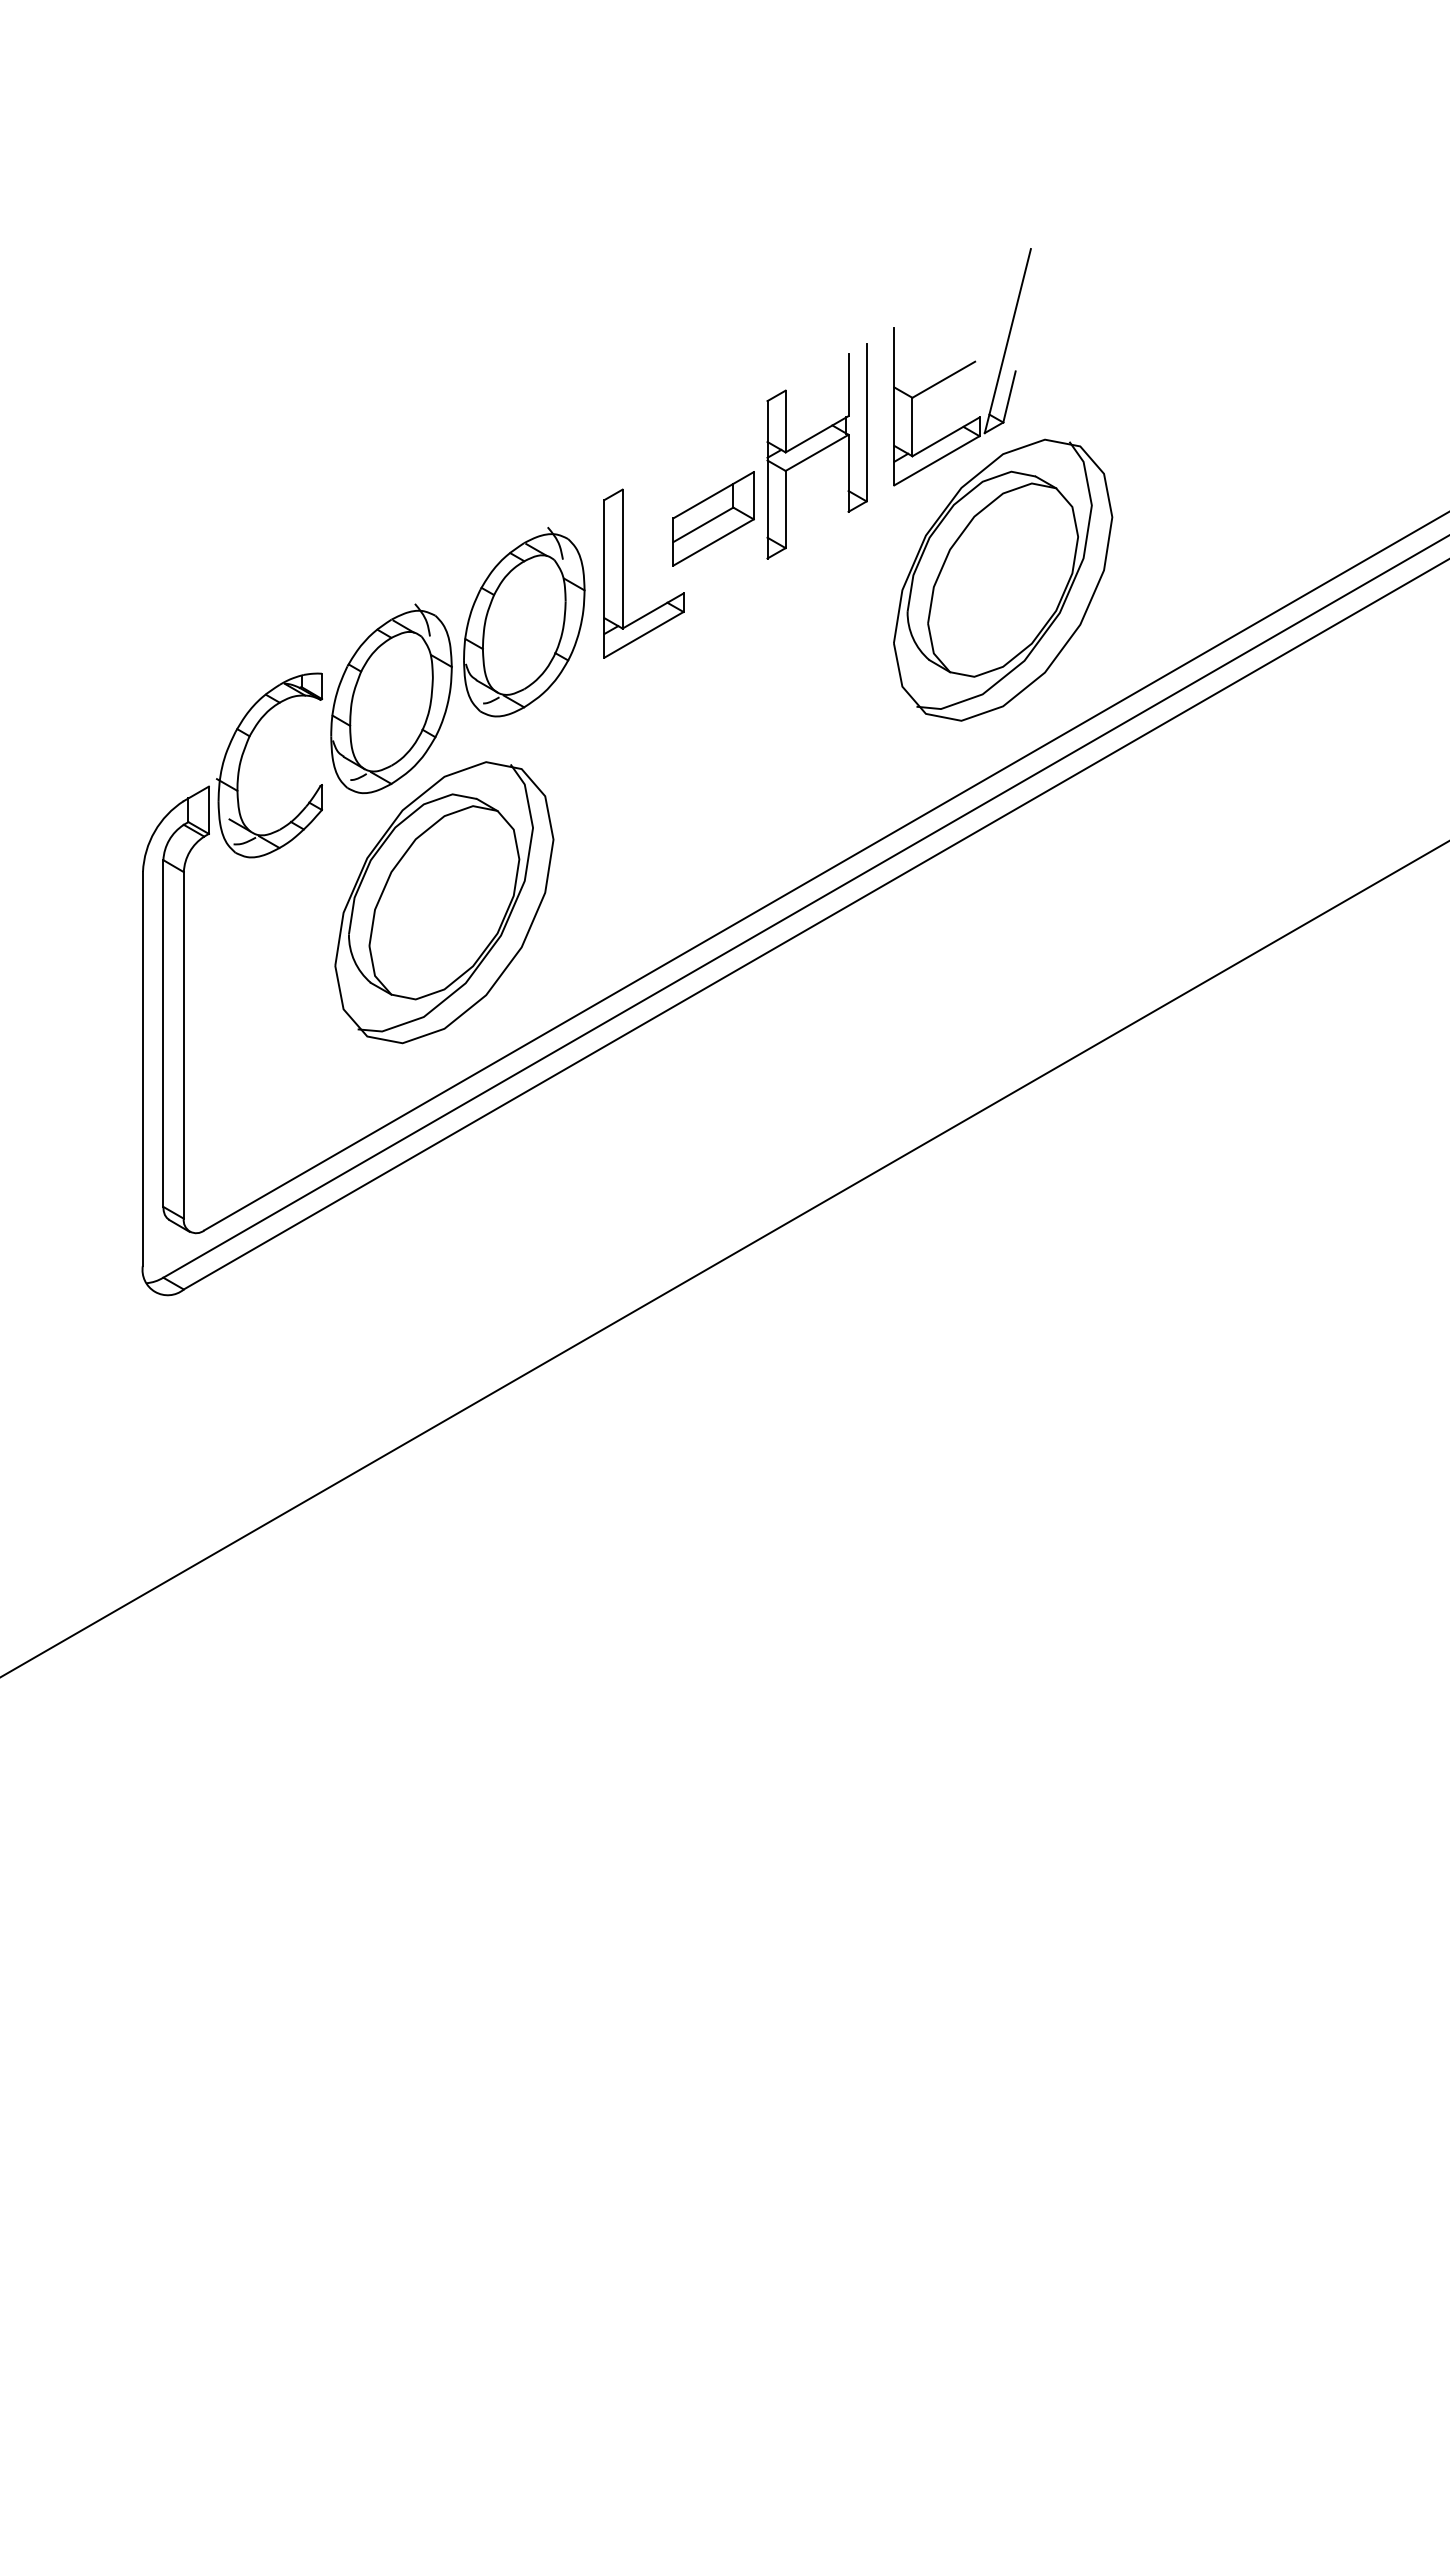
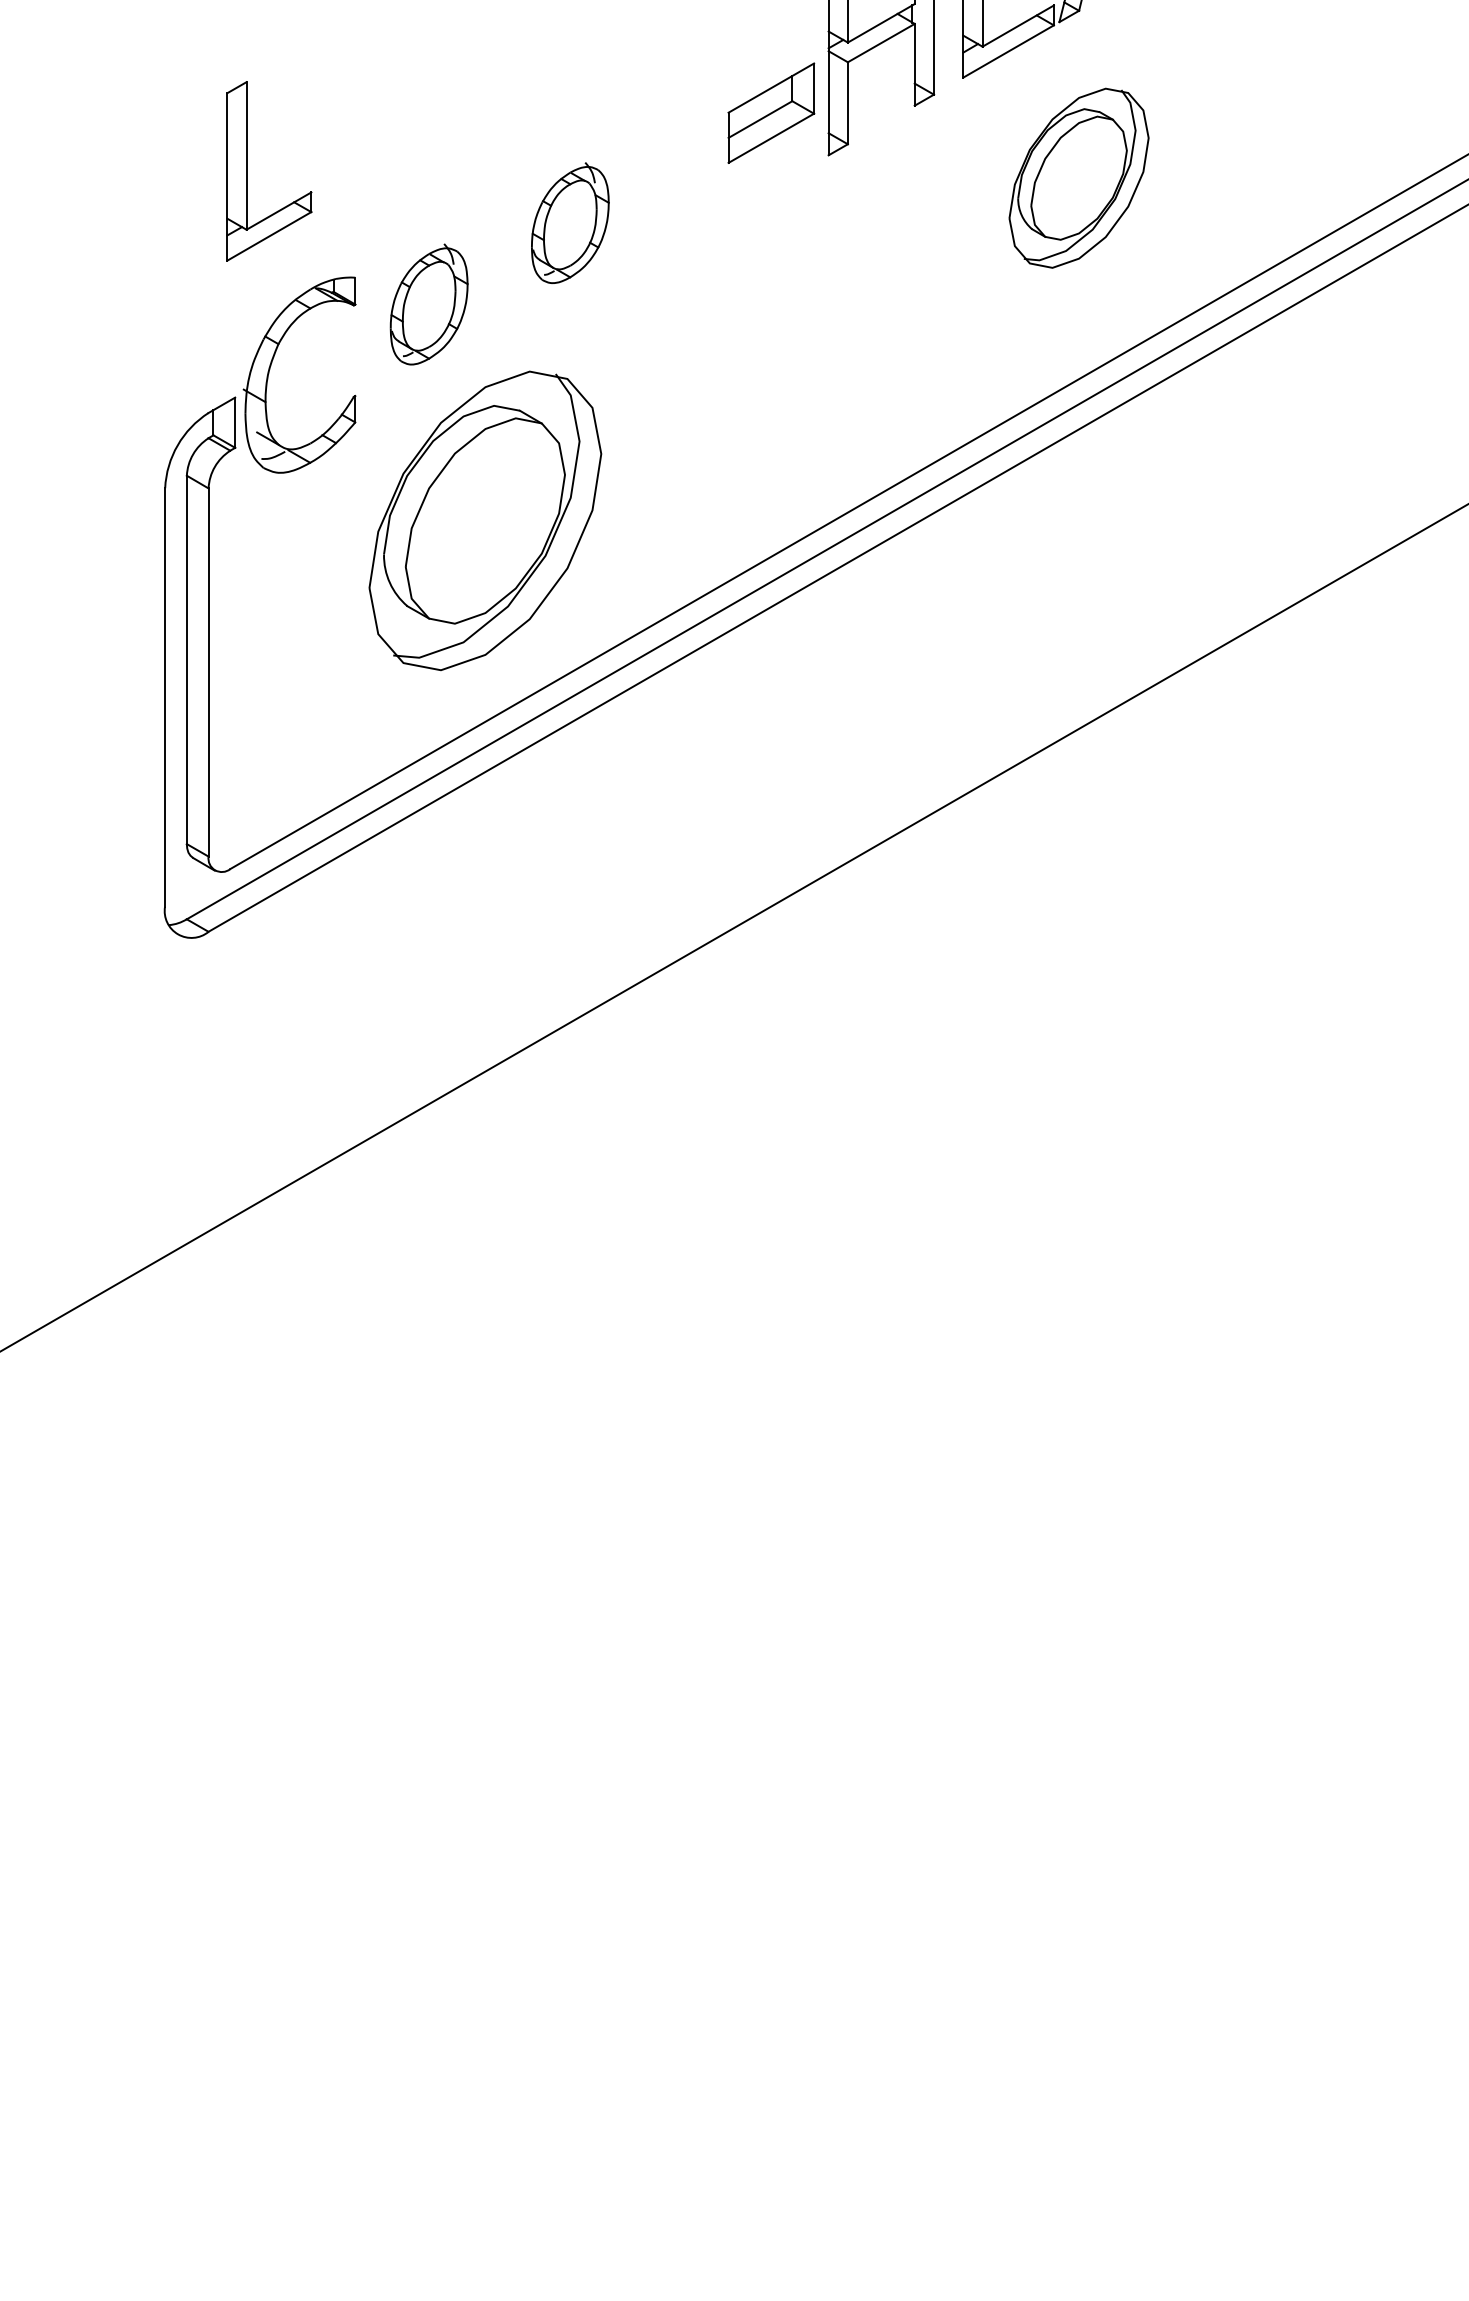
part: (623, 573) -> (247, 171), moved
part: (1003, 579) -> (1079, 177), size x0.6
part: (524, 622) -> (570, 223), size x0.6
part: (391, 698) -> (429, 304), size x0.6

